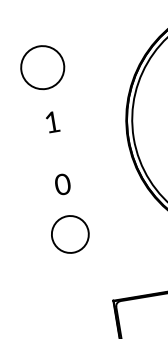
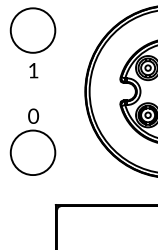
circle: (41, 67) -> (32, 30), size x1.43
circle: (69, 234) -> (32, 152), size x1.67

